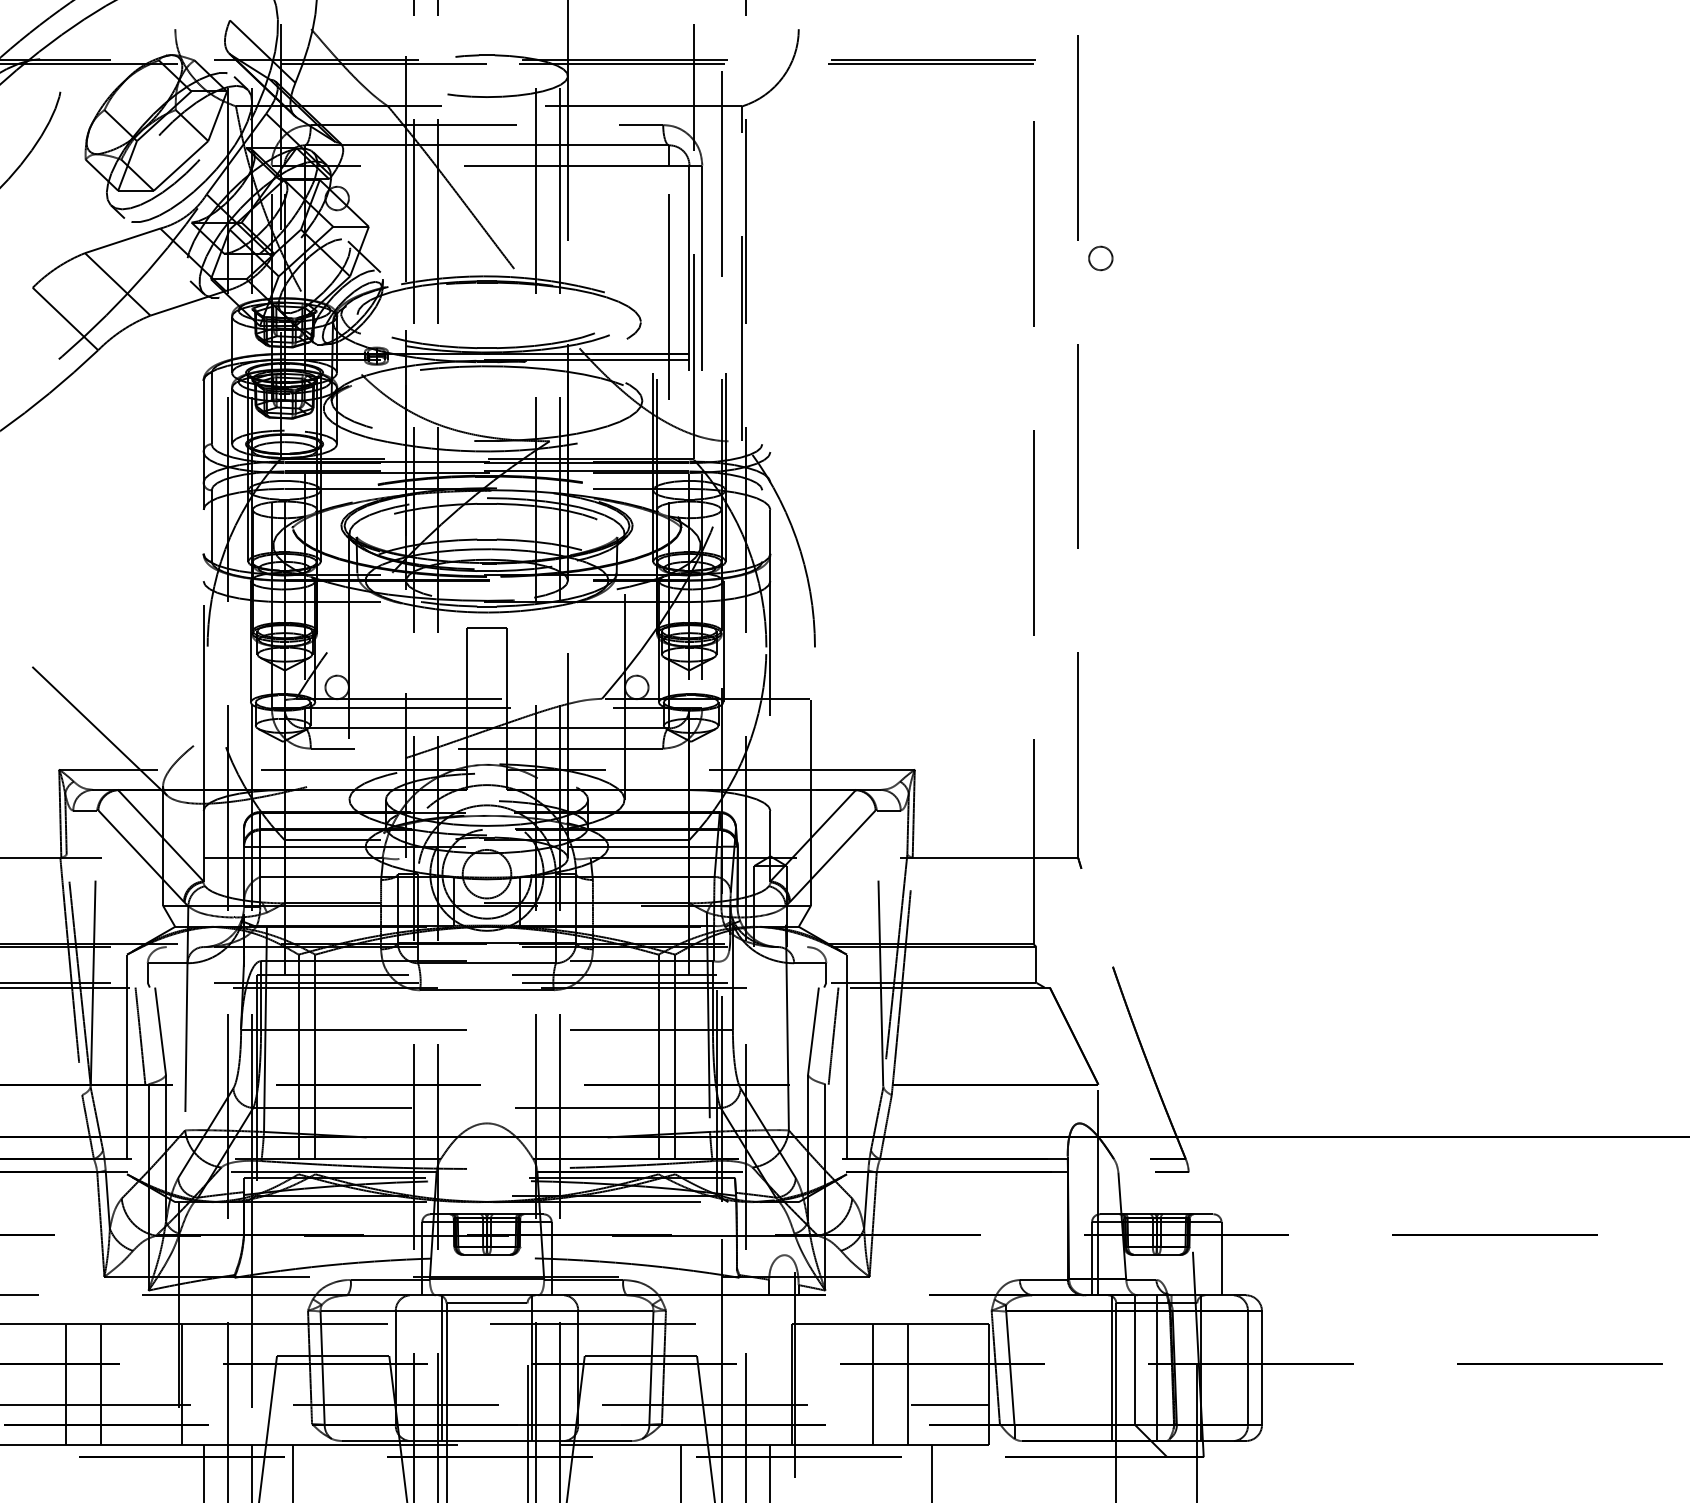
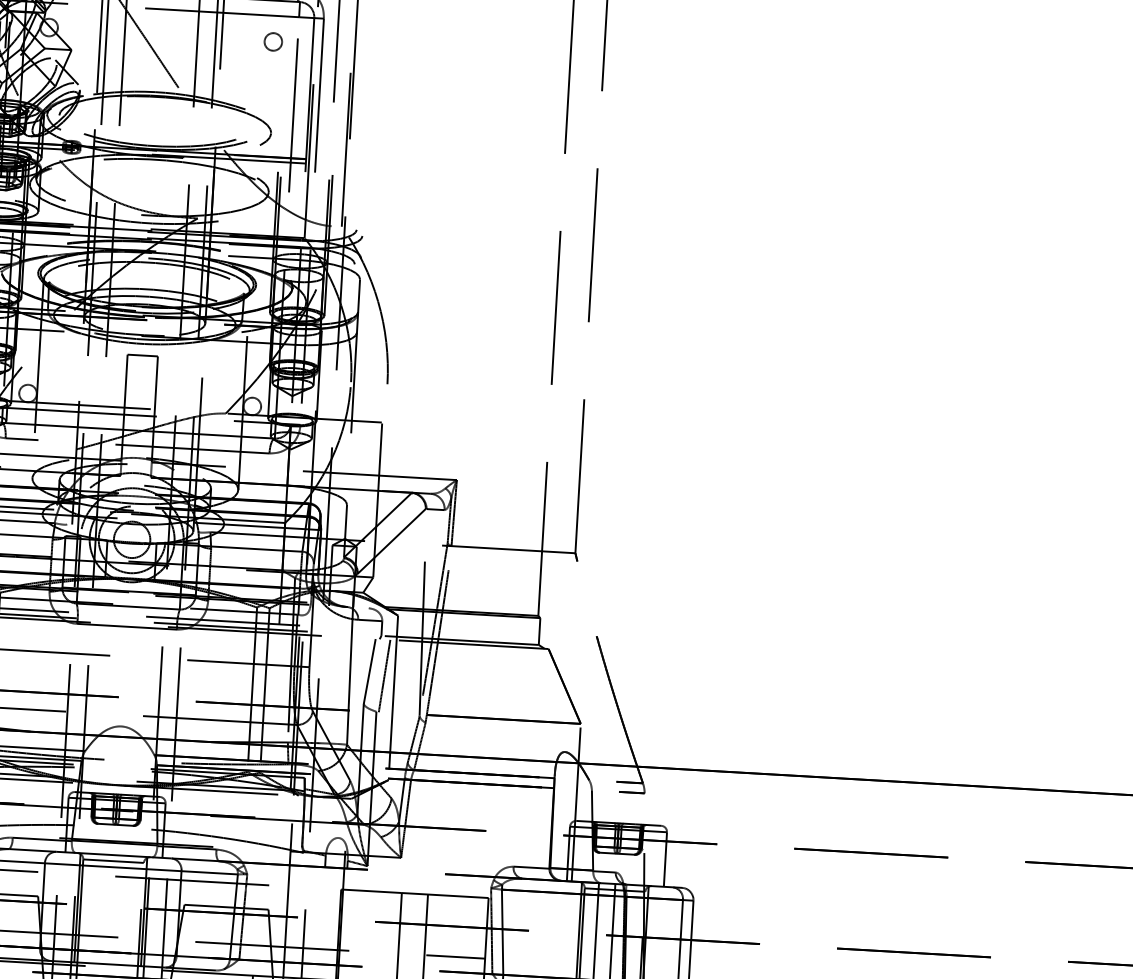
circle: (1100, 258) -> (273, 41), moved

